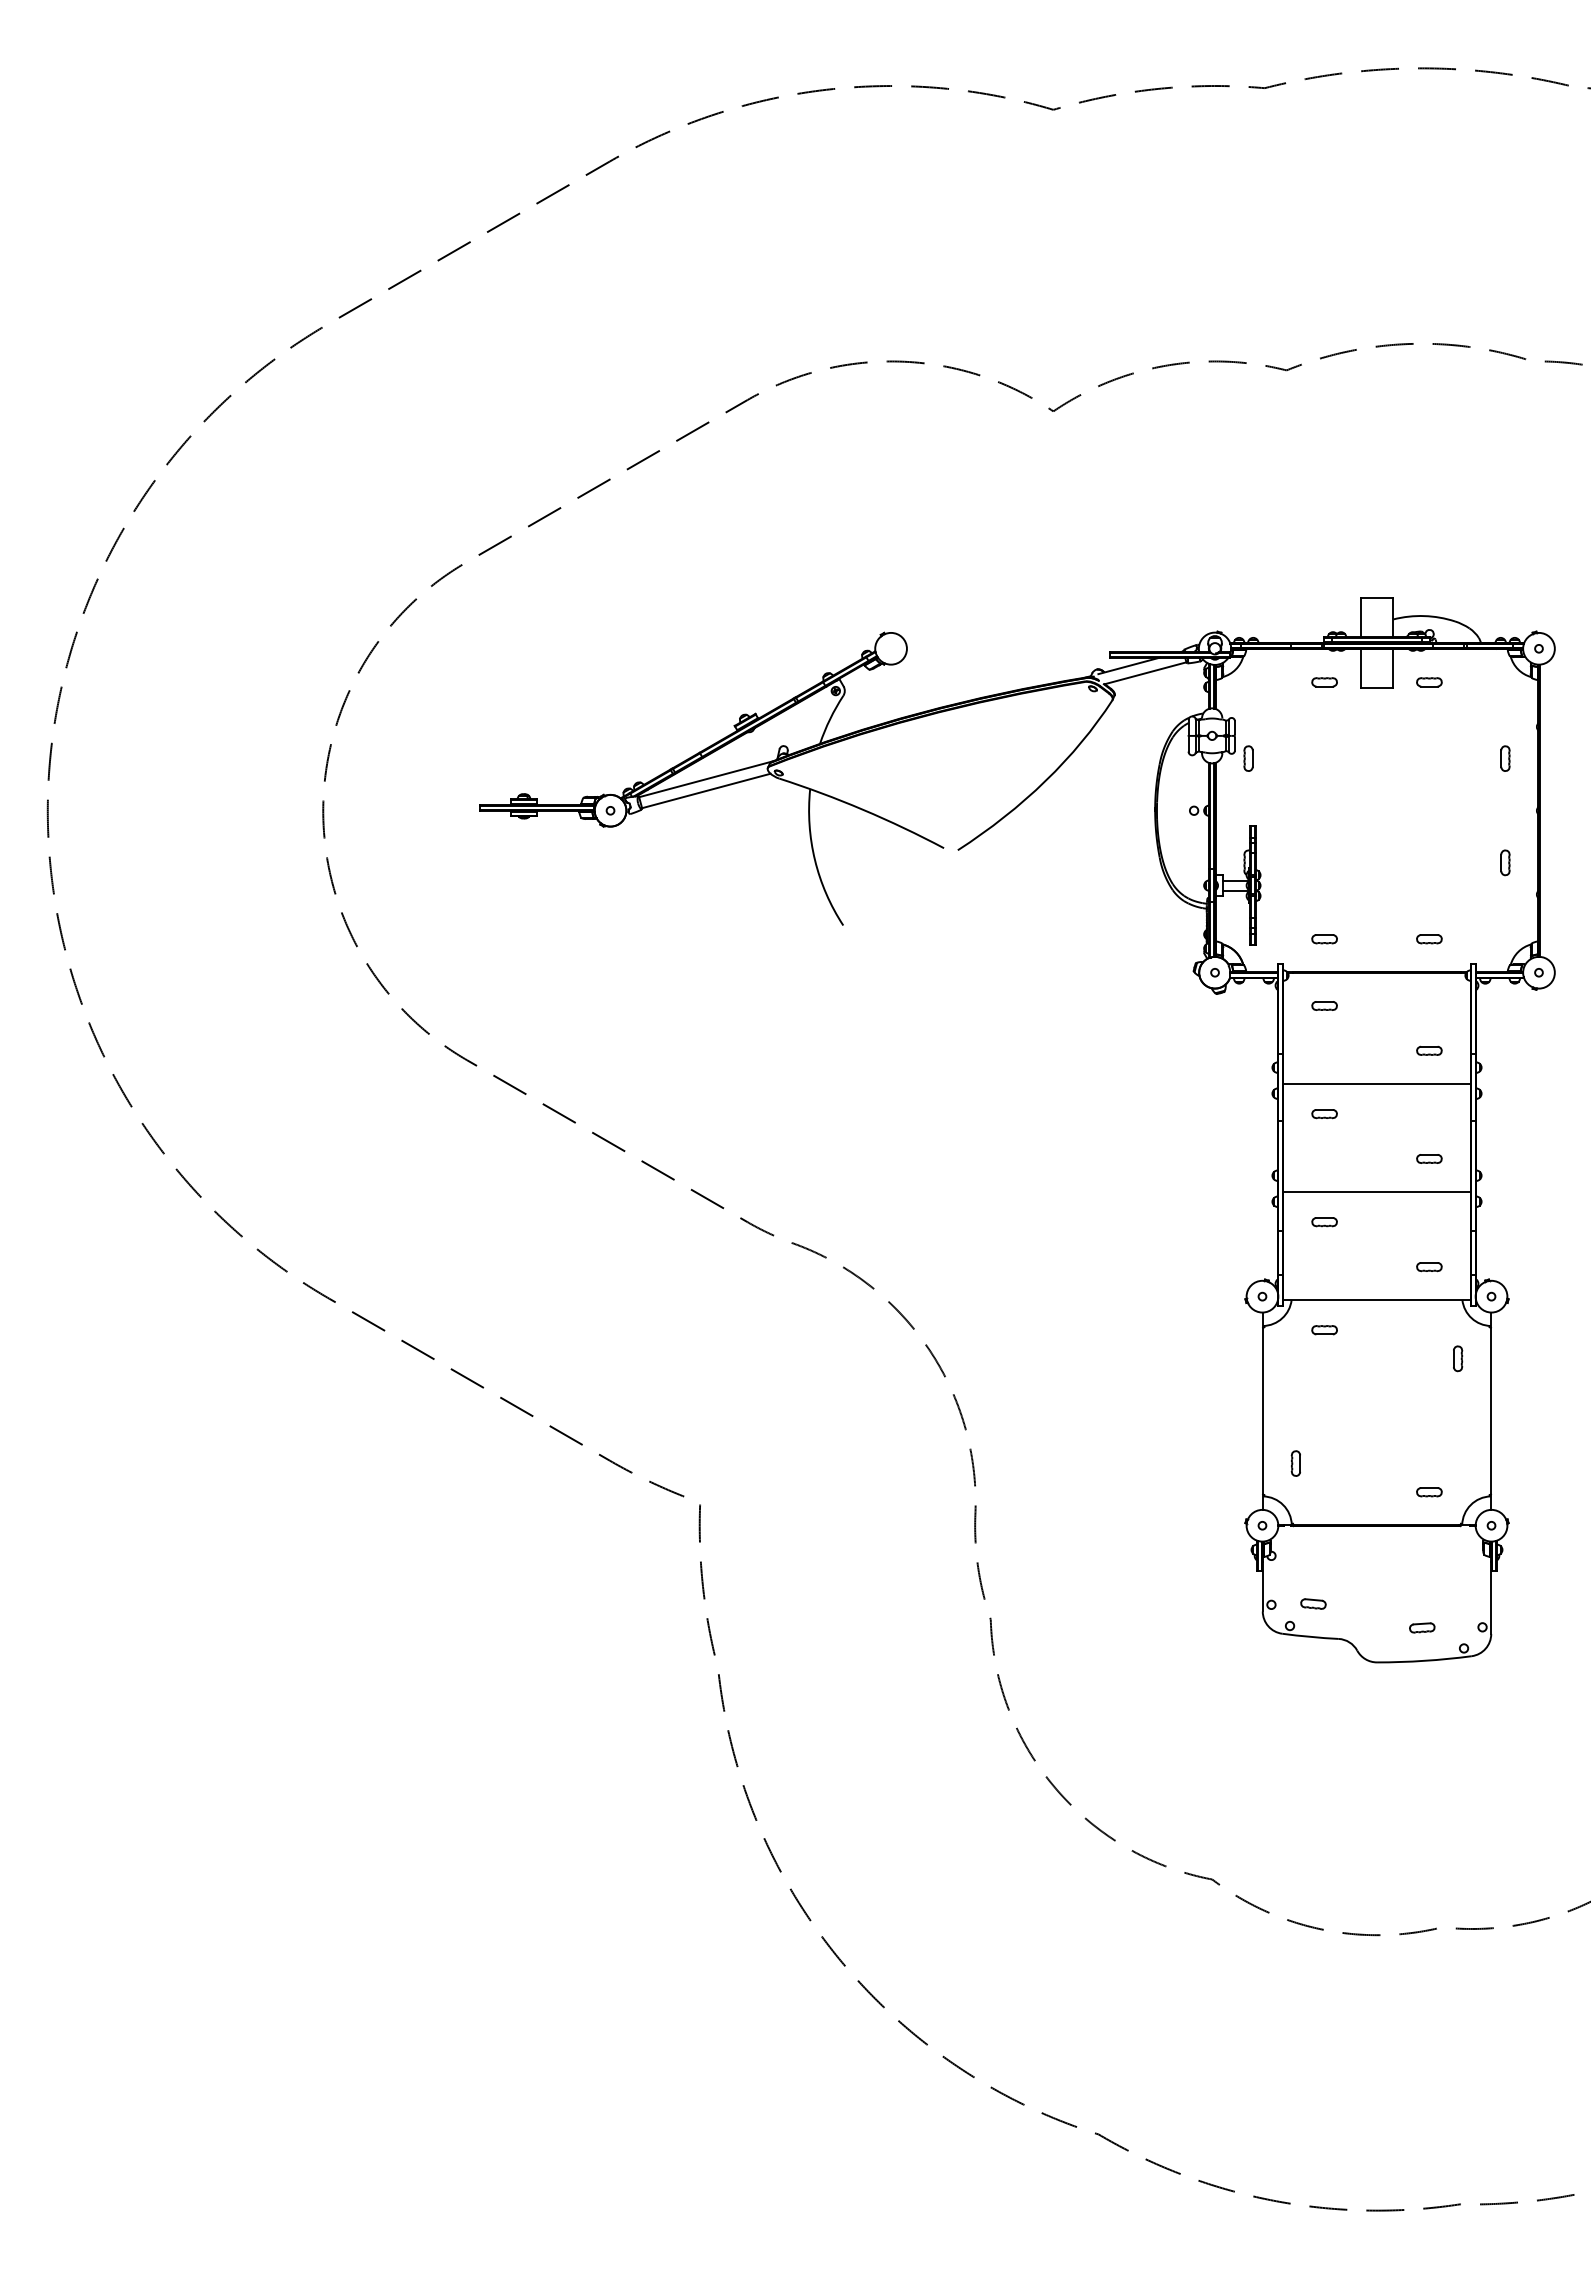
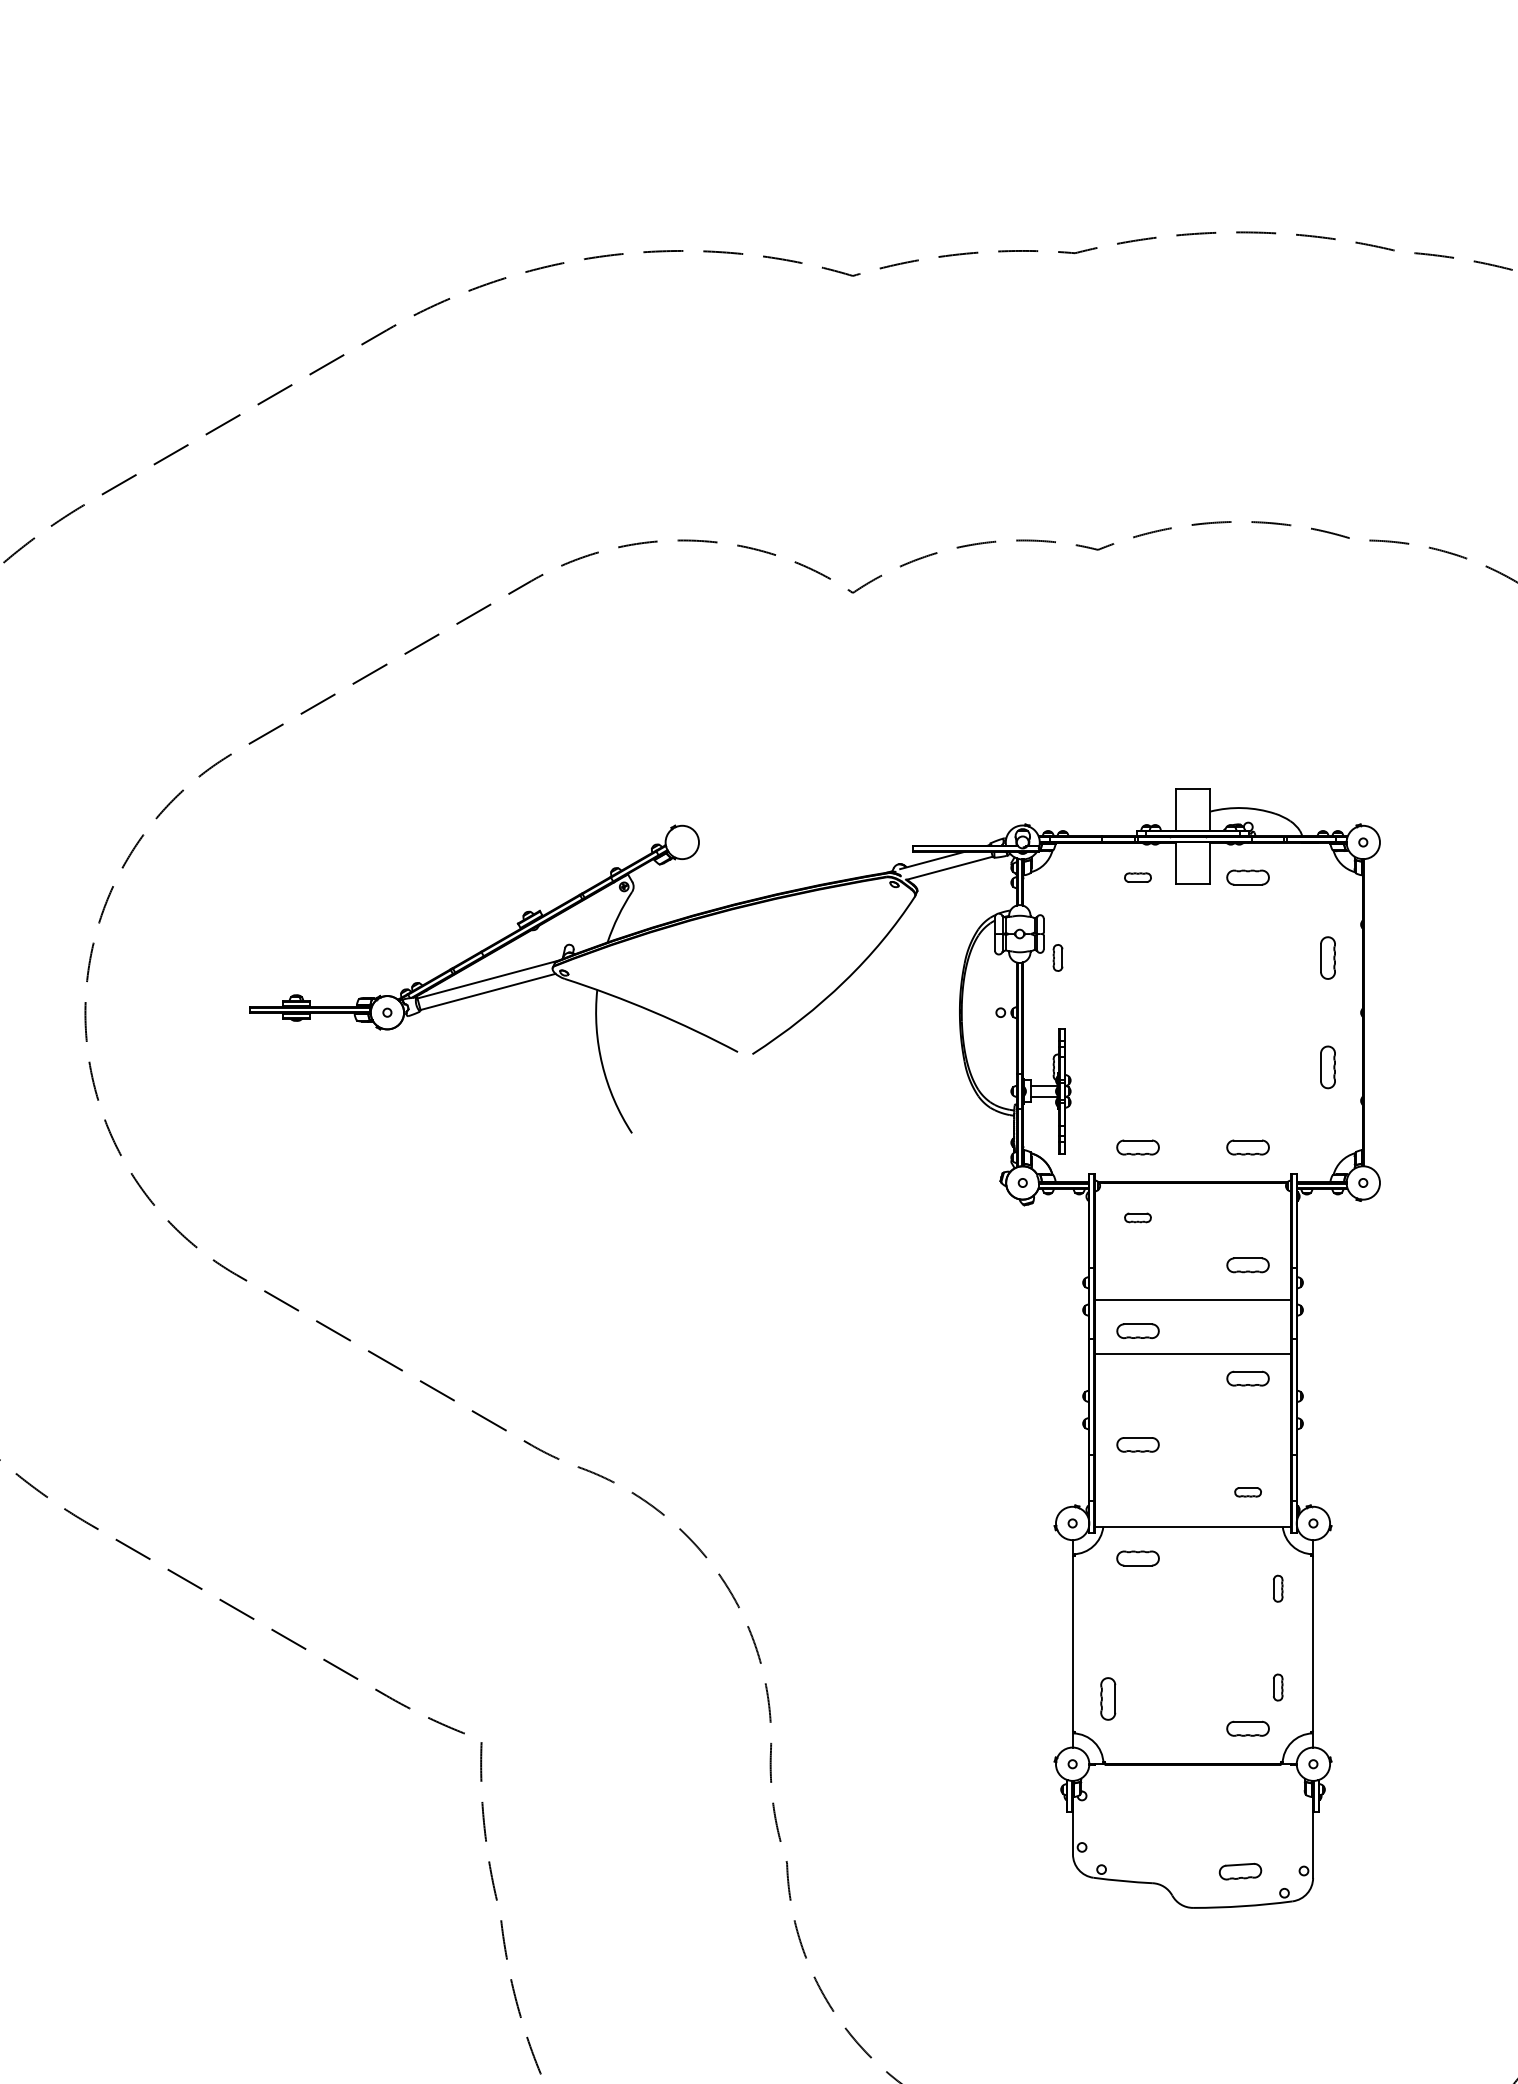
part: (1429, 682) -> (1248, 877), size x1.6
part: (1505, 758) -> (1328, 957), size x1.6
part: (1505, 862) -> (1328, 1067), size x1.6
part: (1324, 939) -> (1137, 1148), size x1.6
part: (1429, 939) -> (1248, 1148), size x1.6
part: (1429, 1050) -> (1248, 1264), size x1.6
part: (1324, 1114) -> (1137, 1331), size x1.6
part: (1429, 1158) -> (1248, 1378), size x1.6
line: (1376, 1191) -> (1192, 1354), moved
part: (1324, 1222) -> (1137, 1445), size x1.6
part: (1324, 1330) -> (1137, 1559), size x1.6
part: (1458, 1452) -> (1278, 1687), added
part: (1295, 1463) -> (1107, 1698), size x1.6
part: (1429, 1492) -> (1248, 1729), size x1.6
part: (1313, 1603) -> (1126, 1845), removed
part: (1422, 1627) -> (1240, 1871), size x1.6

